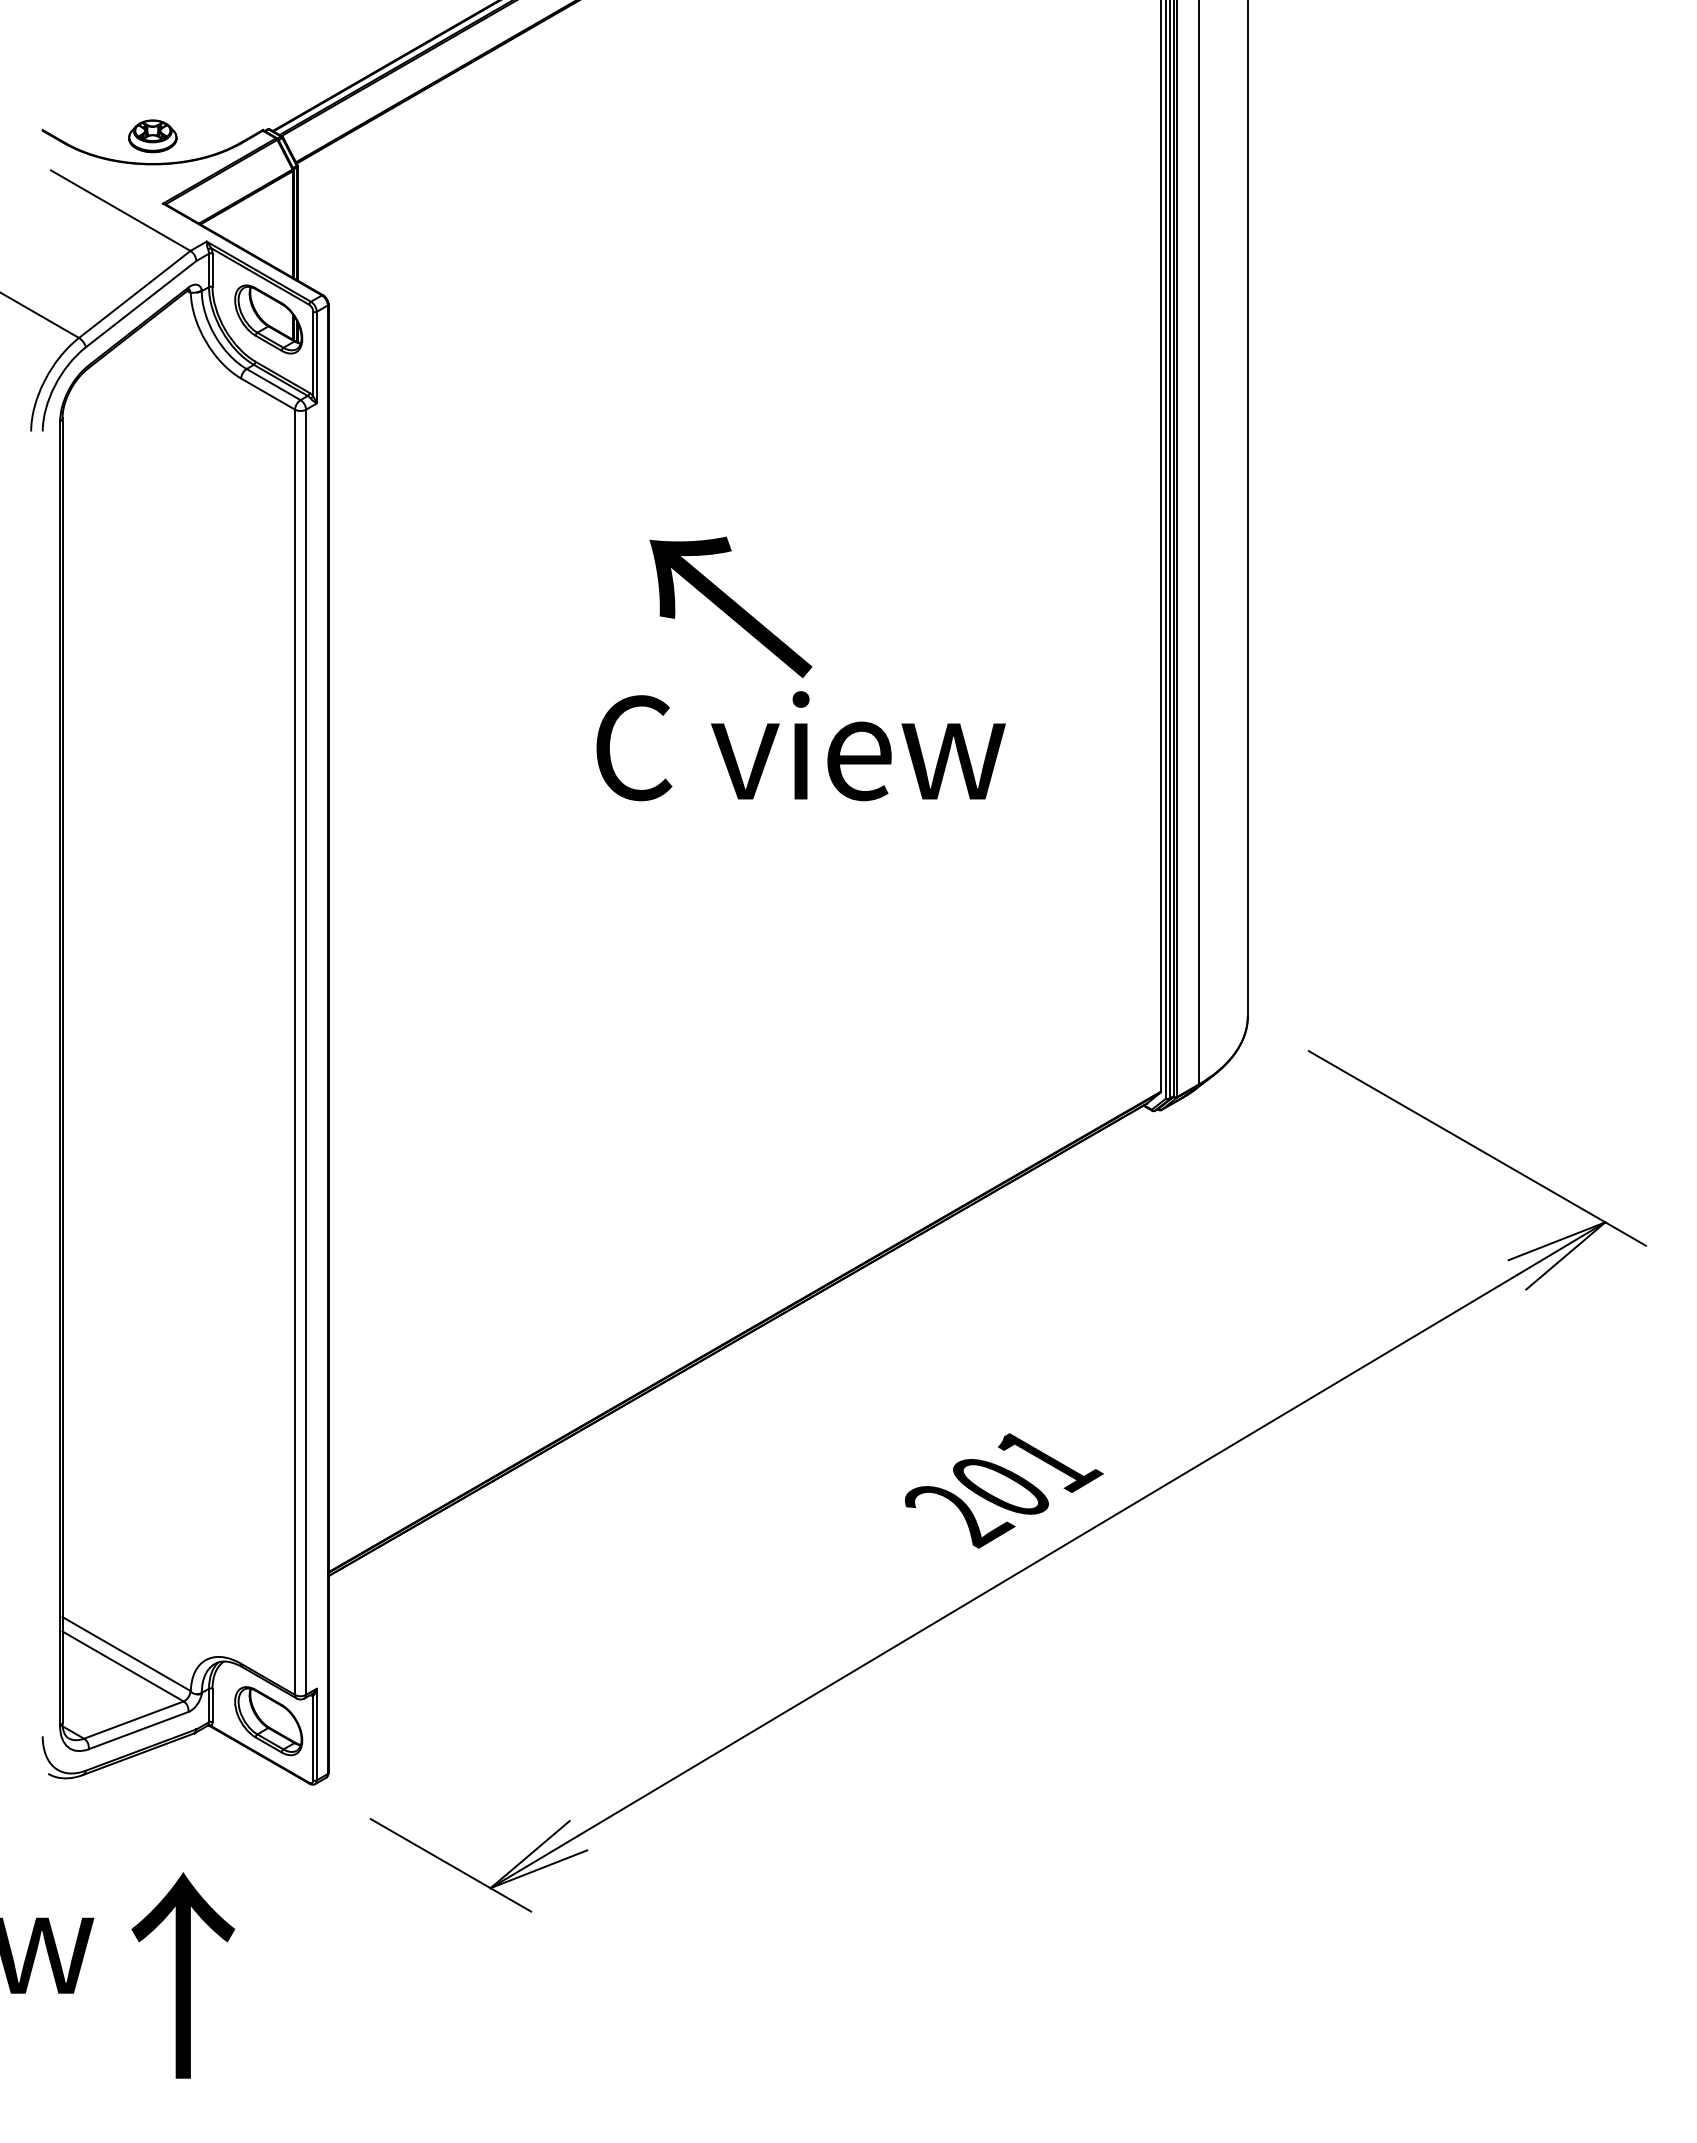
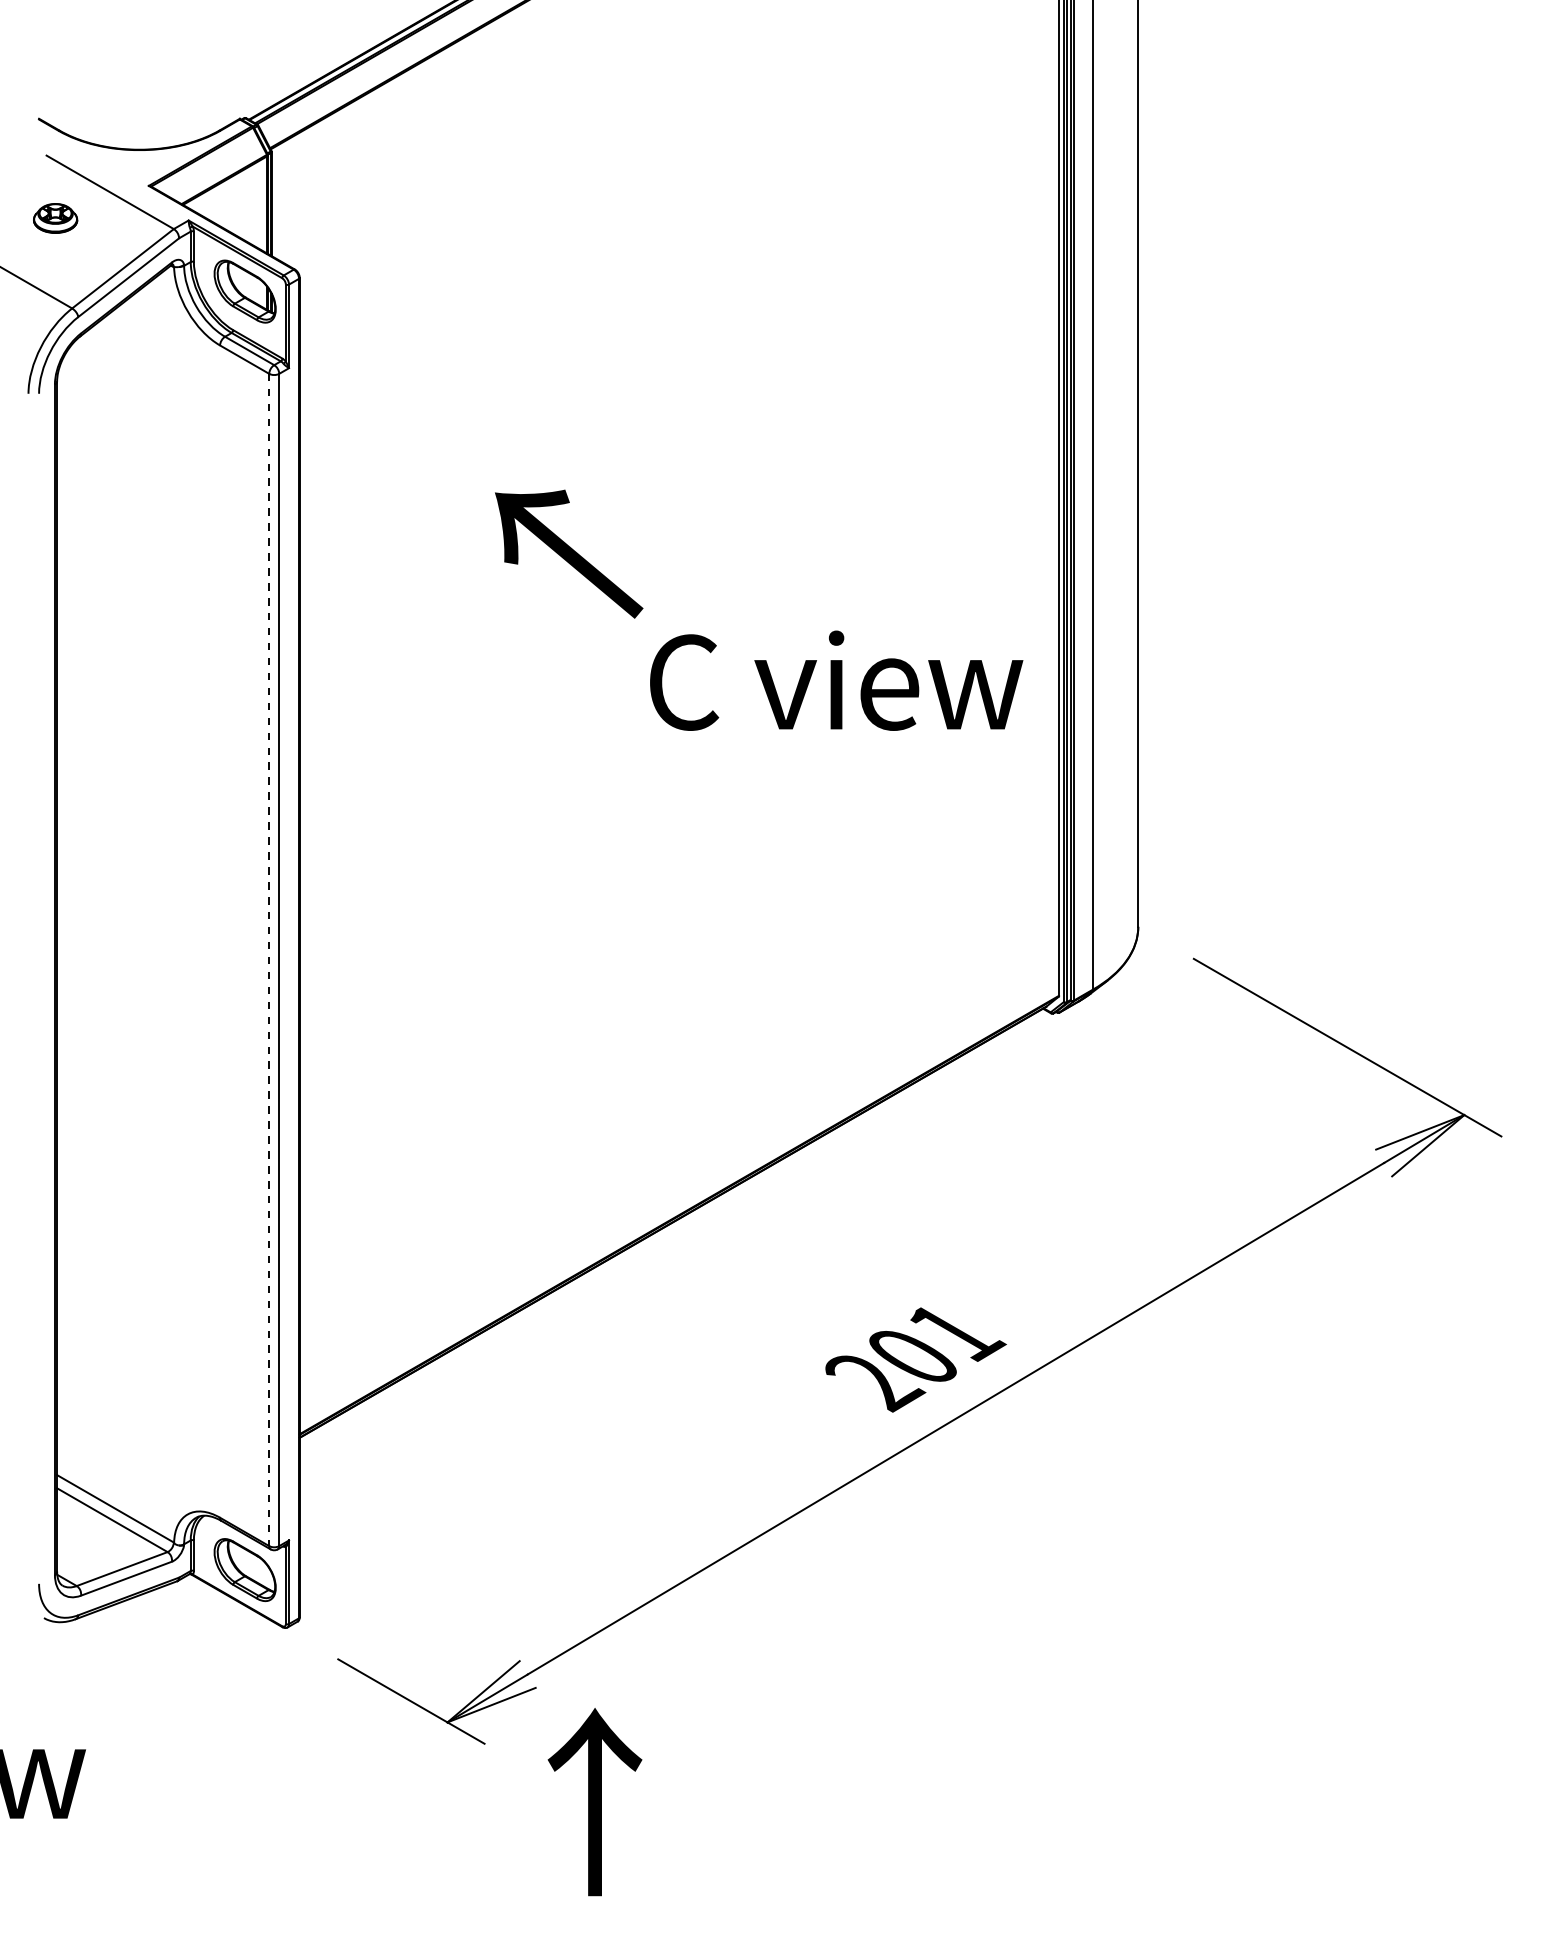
part: (152, 136) -> (55, 218), moved
text: (730, 607) -> (568, 554), moved
text: (800, 746) -> (836, 681), moved
line: (295, 1052) -> (269, 960), solid -> dashed
text: (183, 1975) -> (595, 1802), moved

